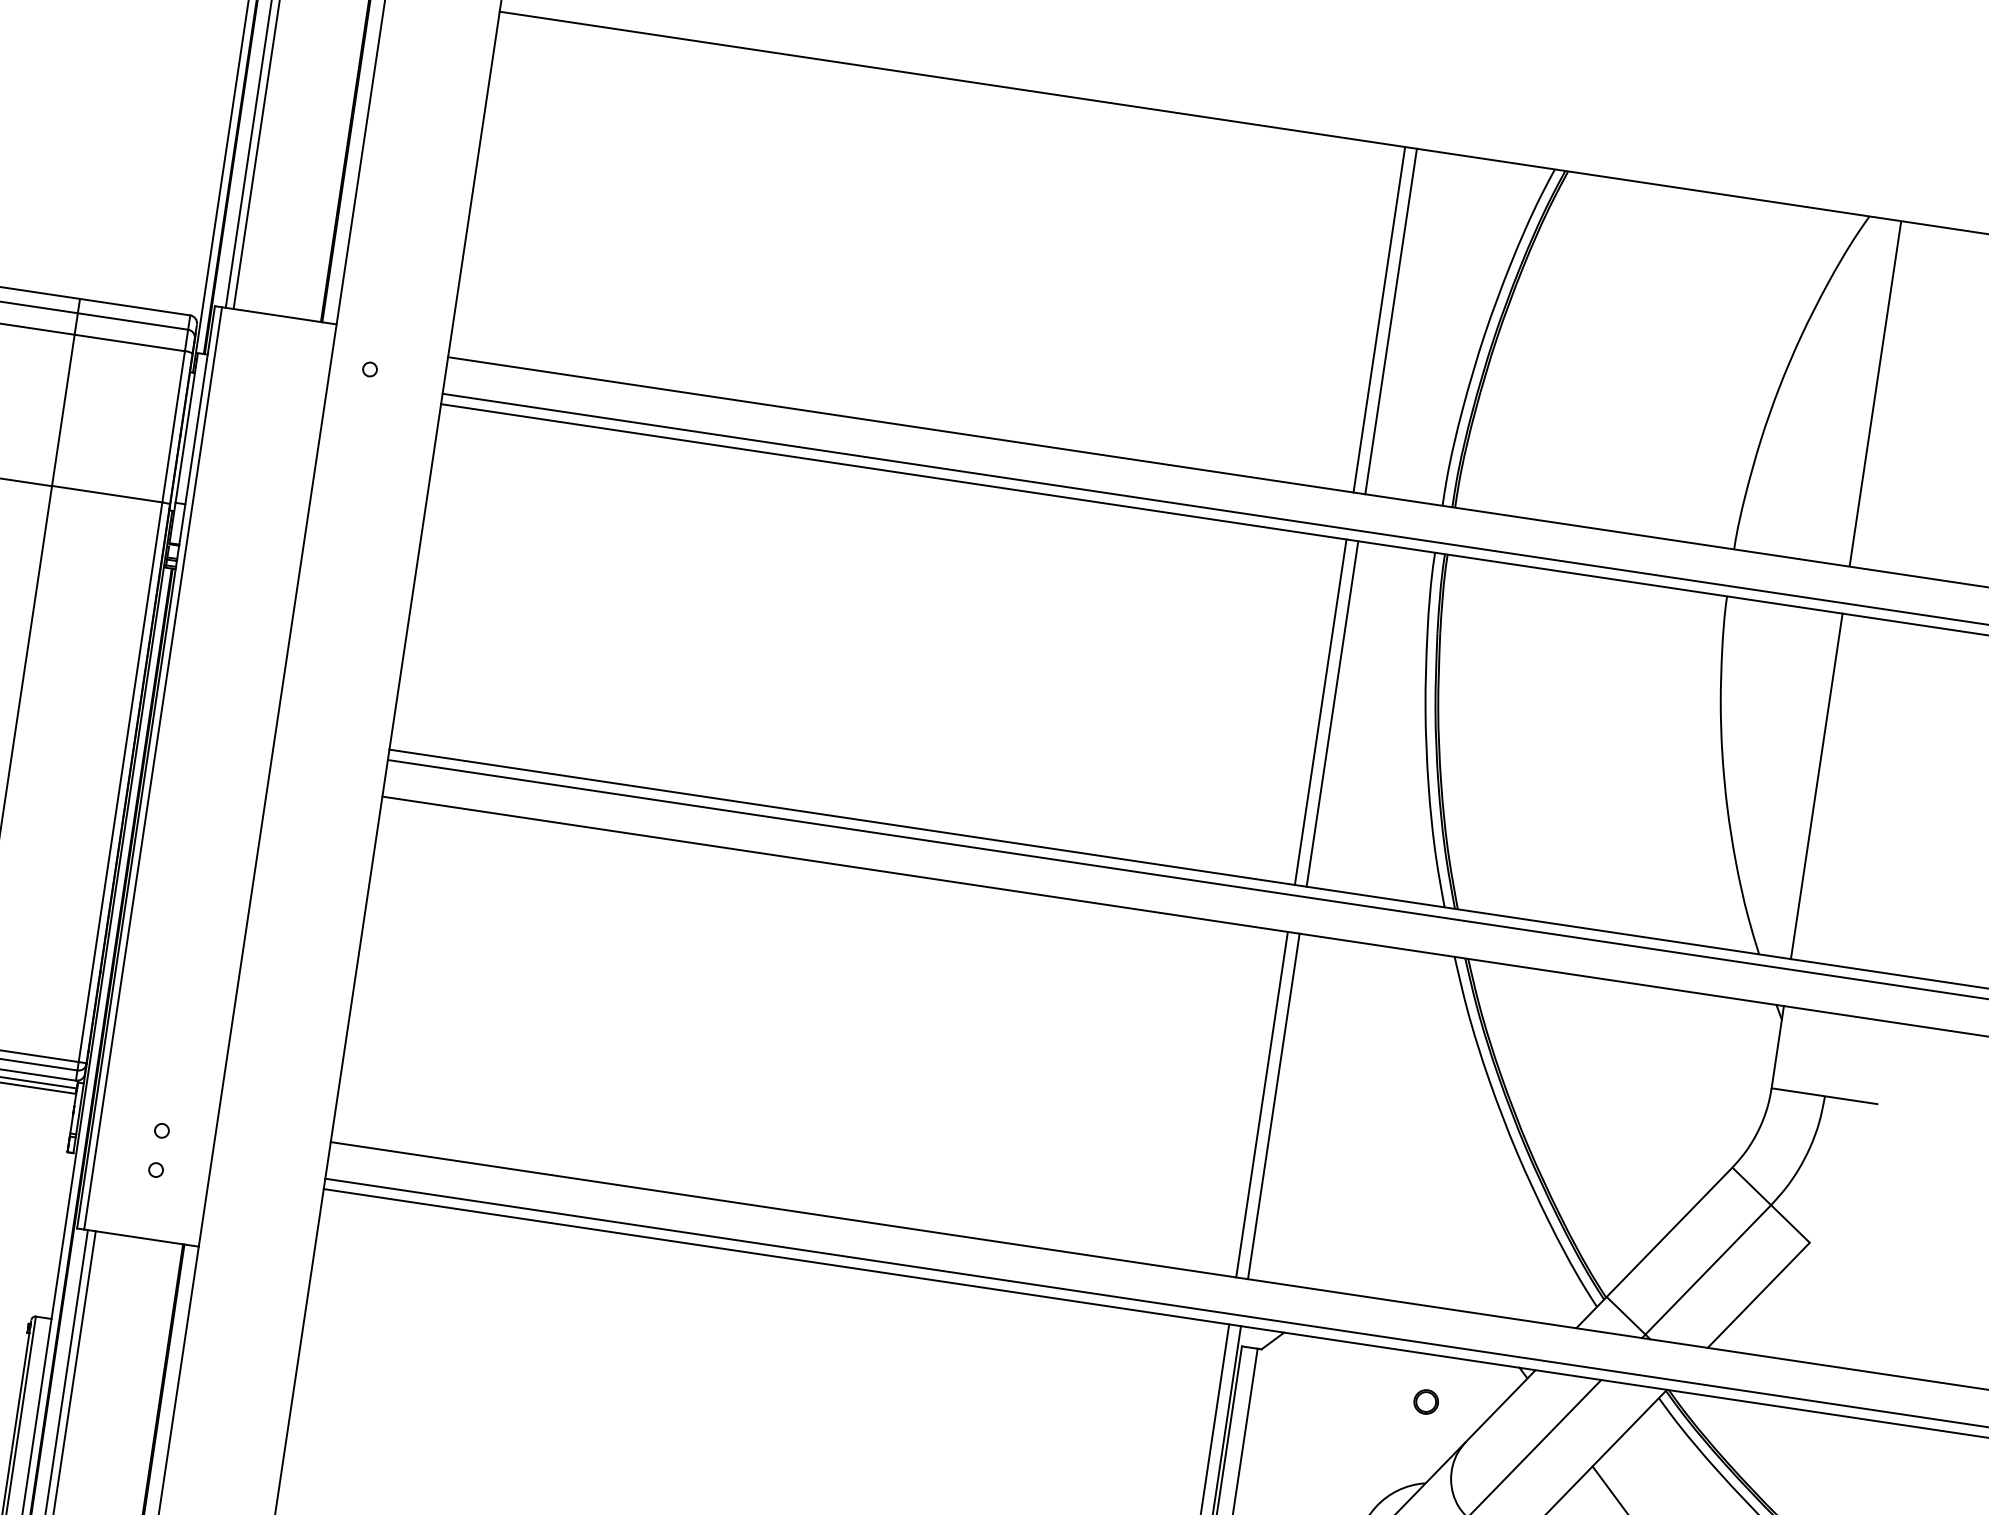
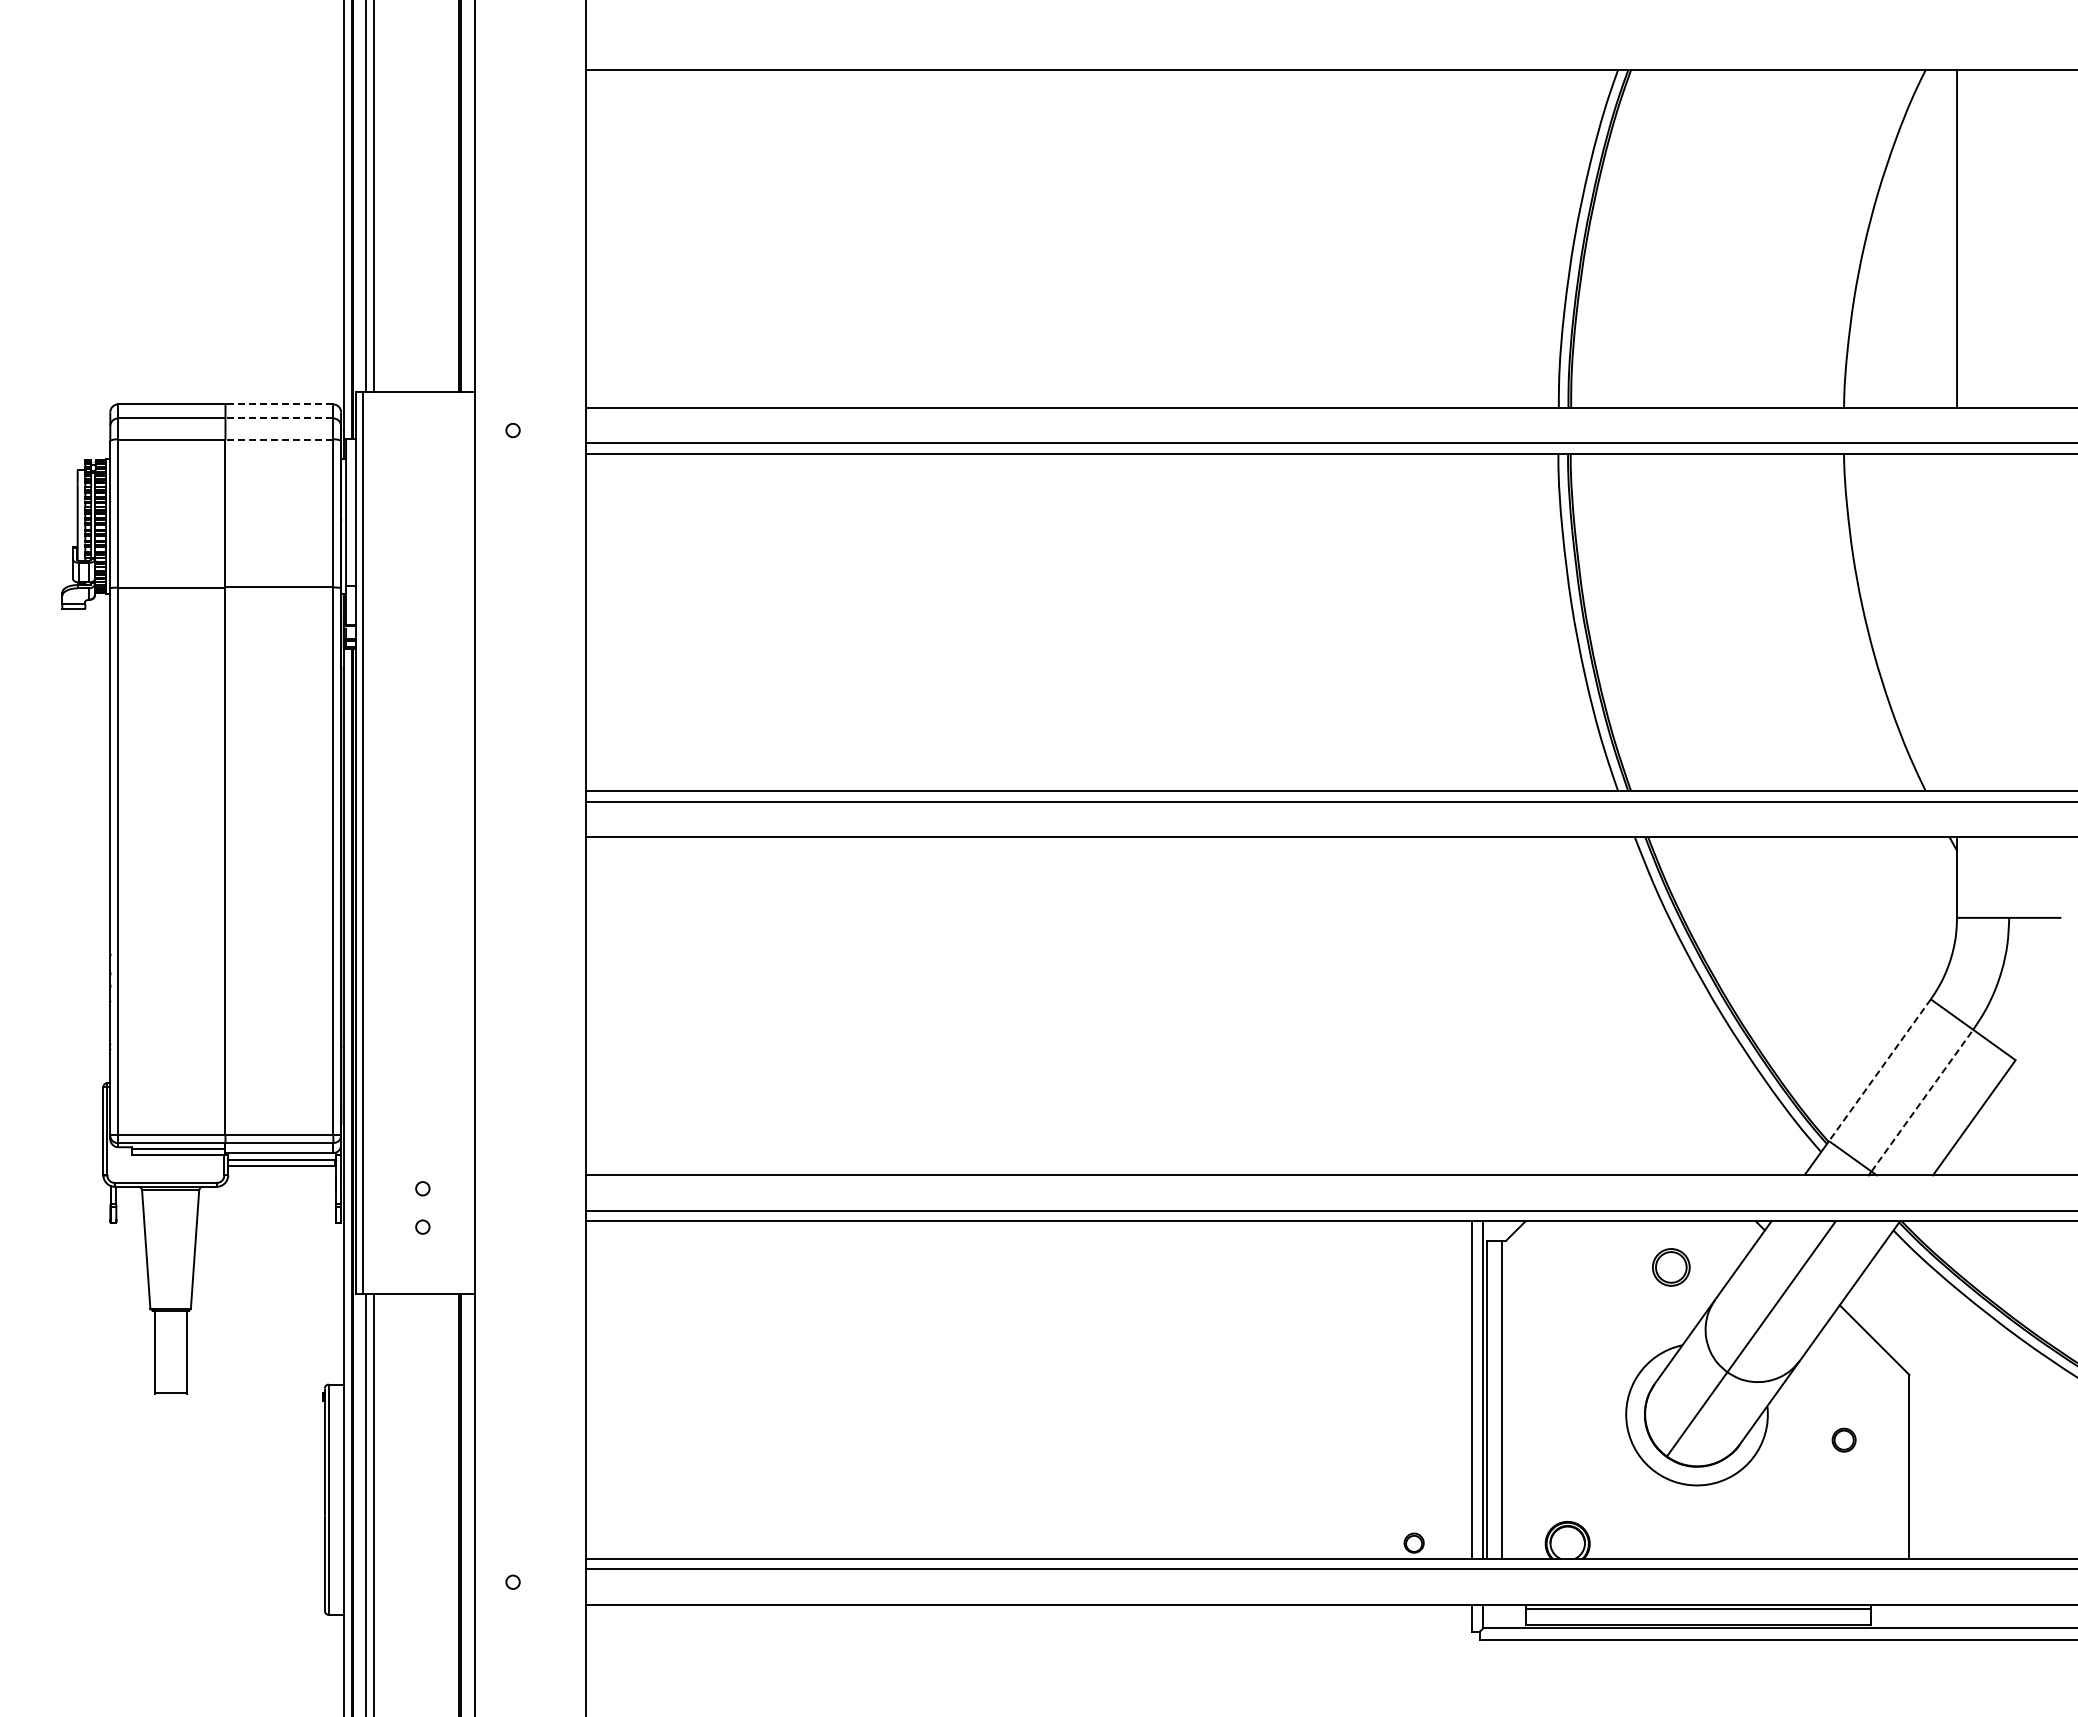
line: (135, 307) -> (279, 404), solid -> dashed
line: (1379, 319) -> (1471, 238), removed
line: (133, 321) -> (279, 418), solid -> dashed
line: (1391, 321) -> (1483, 238), removed
line: (129, 343) -> (279, 439), solid -> dashed
line: (1320, 712) -> (1471, 622), removed
line: (1332, 714) -> (1483, 622), removed
line: (1817, 786) -> (1957, 622), removed
line: (1261, 1104) -> (1471, 1006), removed
line: (1274, 1106) -> (1483, 1006), removed
line: (1669, 1232) -> (1879, 1070), solid -> dashed
line: (1708, 1269) -> (1922, 1100), solid -> dashed
part: (1426, 1402) -> (1671, 1267), size x1.6

